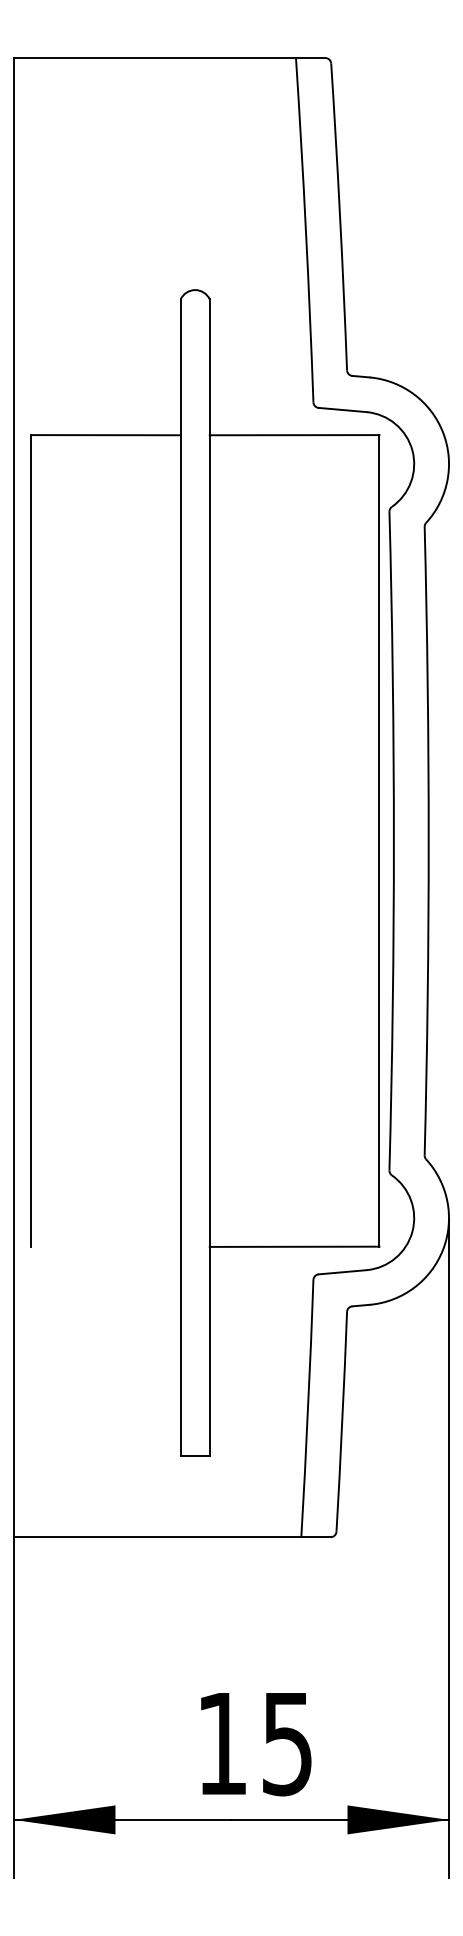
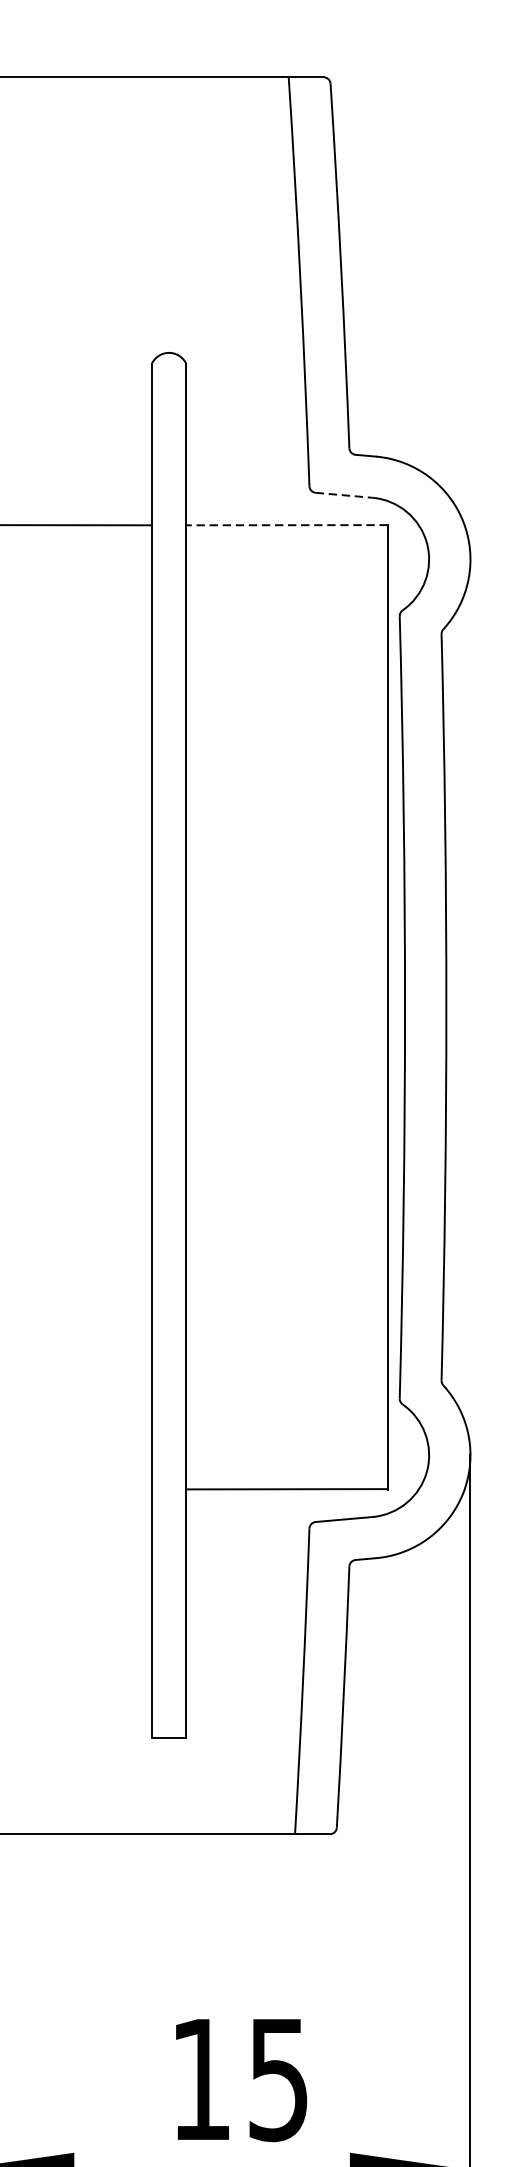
line: (343, 410) -> (345, 495), solid -> dashed
line: (294, 435) -> (286, 525), solid -> dashed

